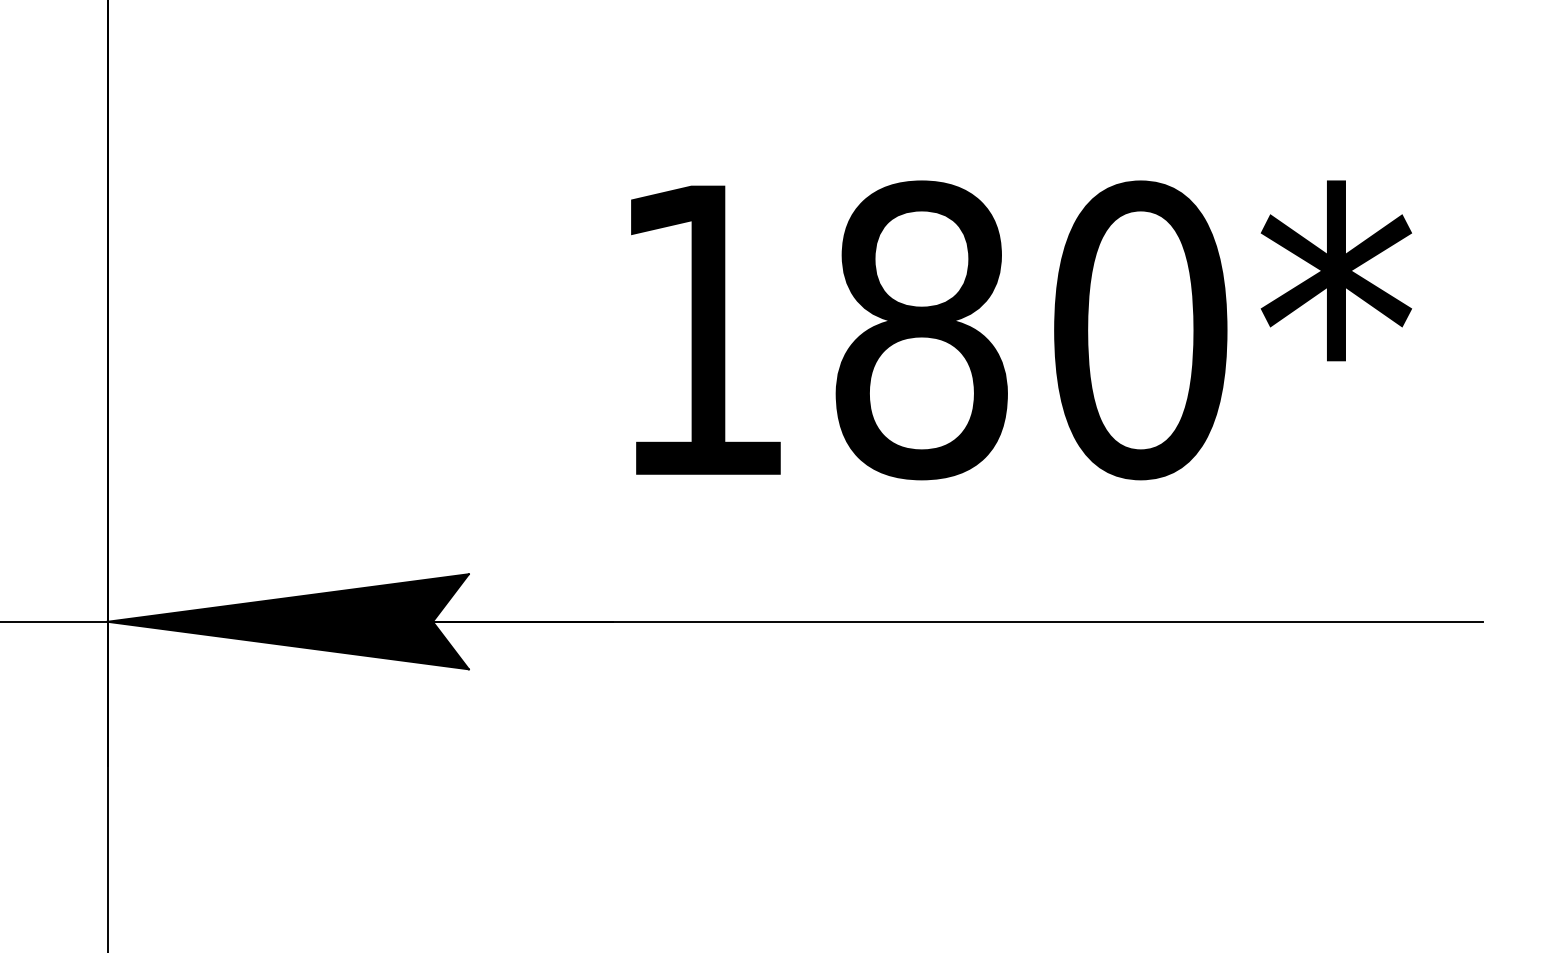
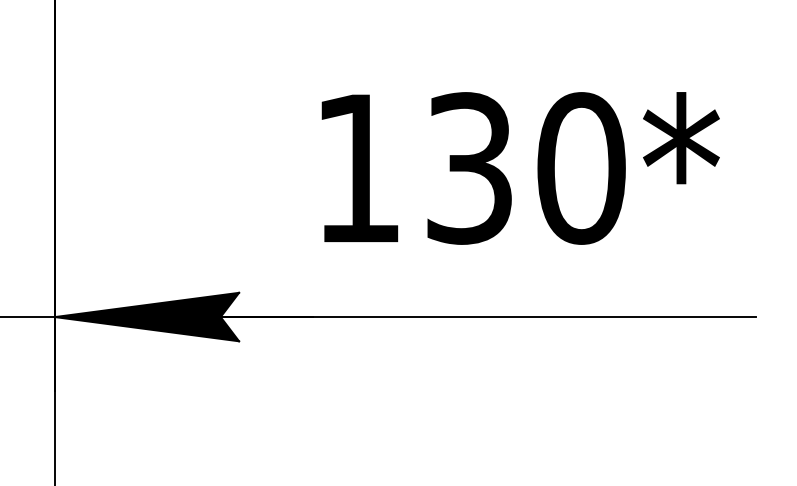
text: (920, 330) -> (469, 168), 180* -> 130*

